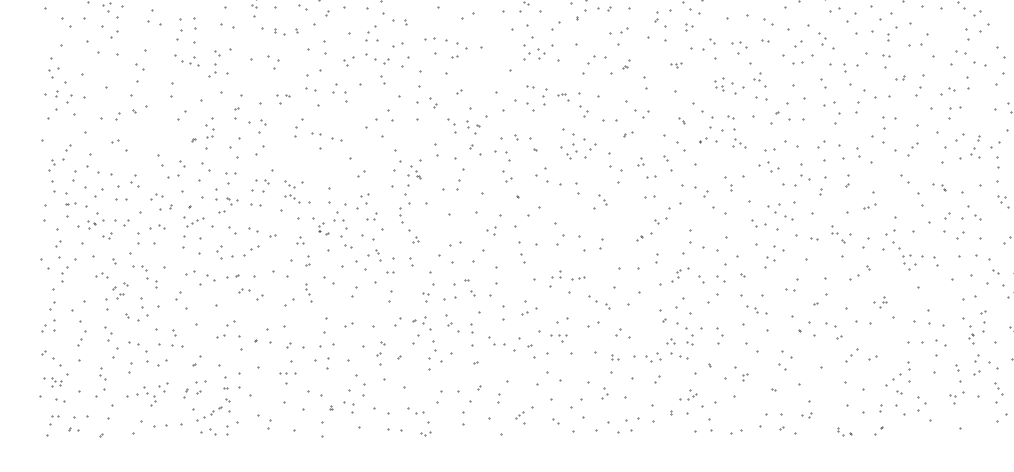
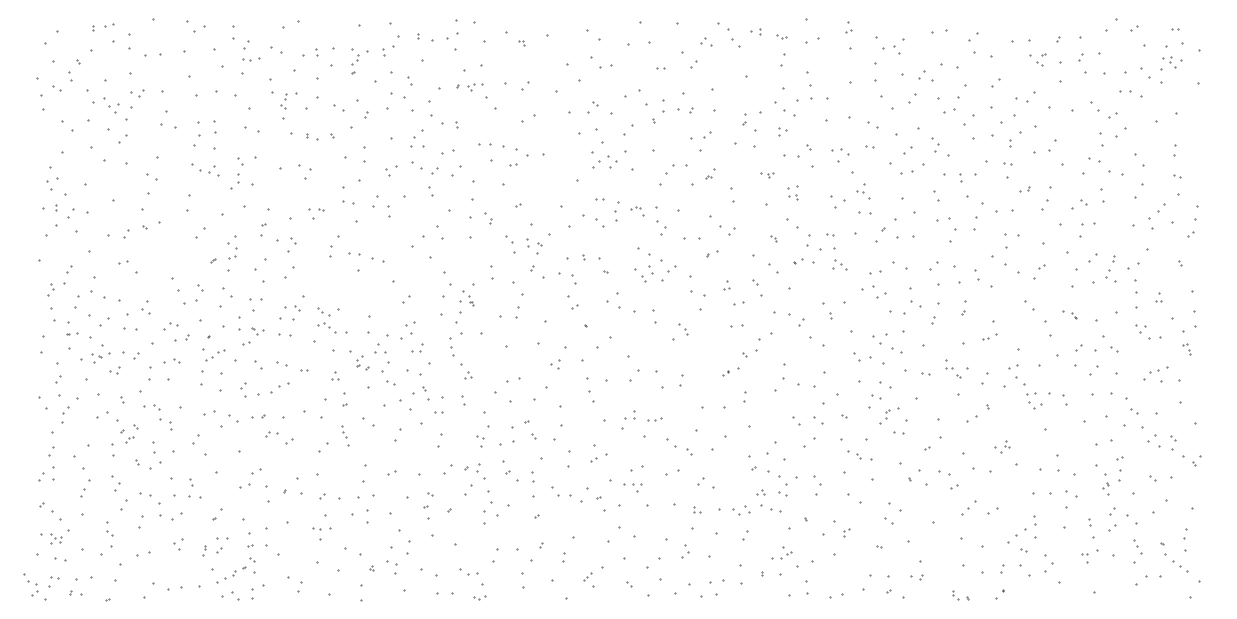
part: (718, 84) -> (792, 192), moved
part: (680, 274) -> (889, 415), moved
part: (102, 275) -> (108, 416), size x1.6
part: (149, 395) -> (30, 584), moved

